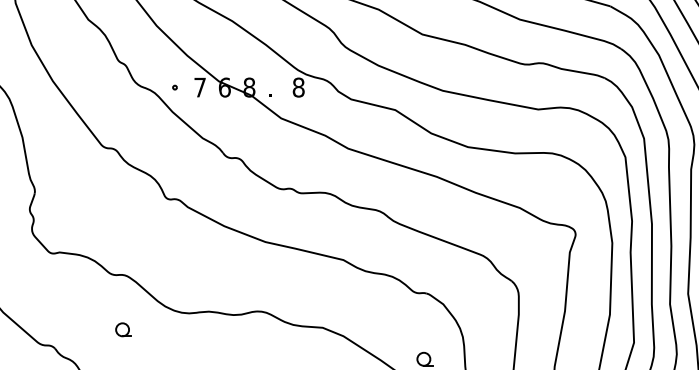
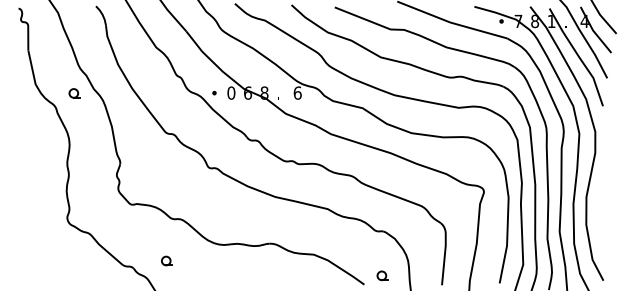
text: (200, 86) -> (231, 92), 7 -> 0
text: (298, 86) -> (297, 92), 8 -> 6
part: (122, 329) -> (166, 260), moved

